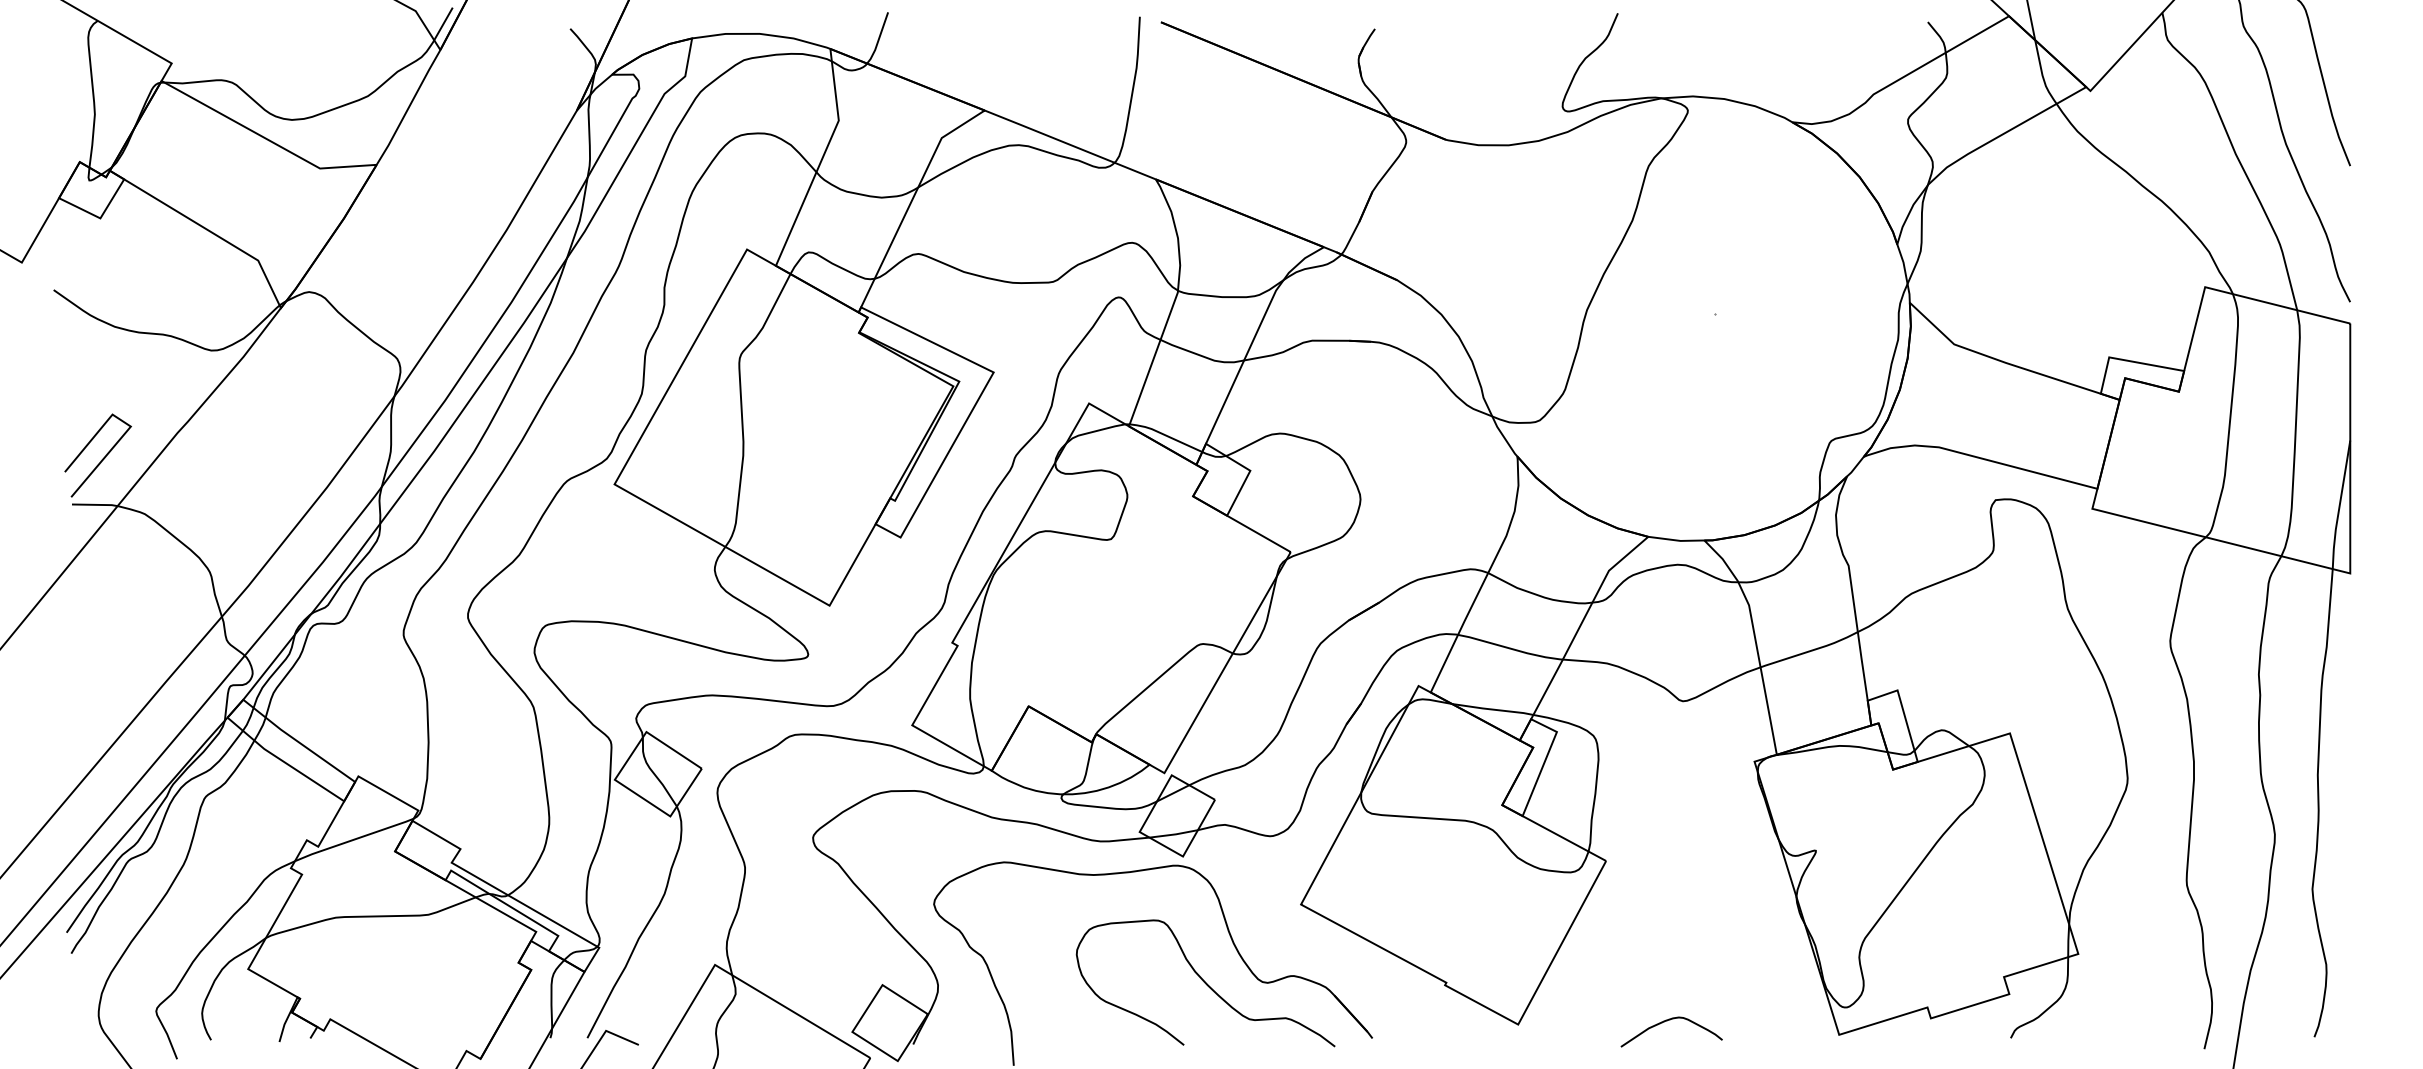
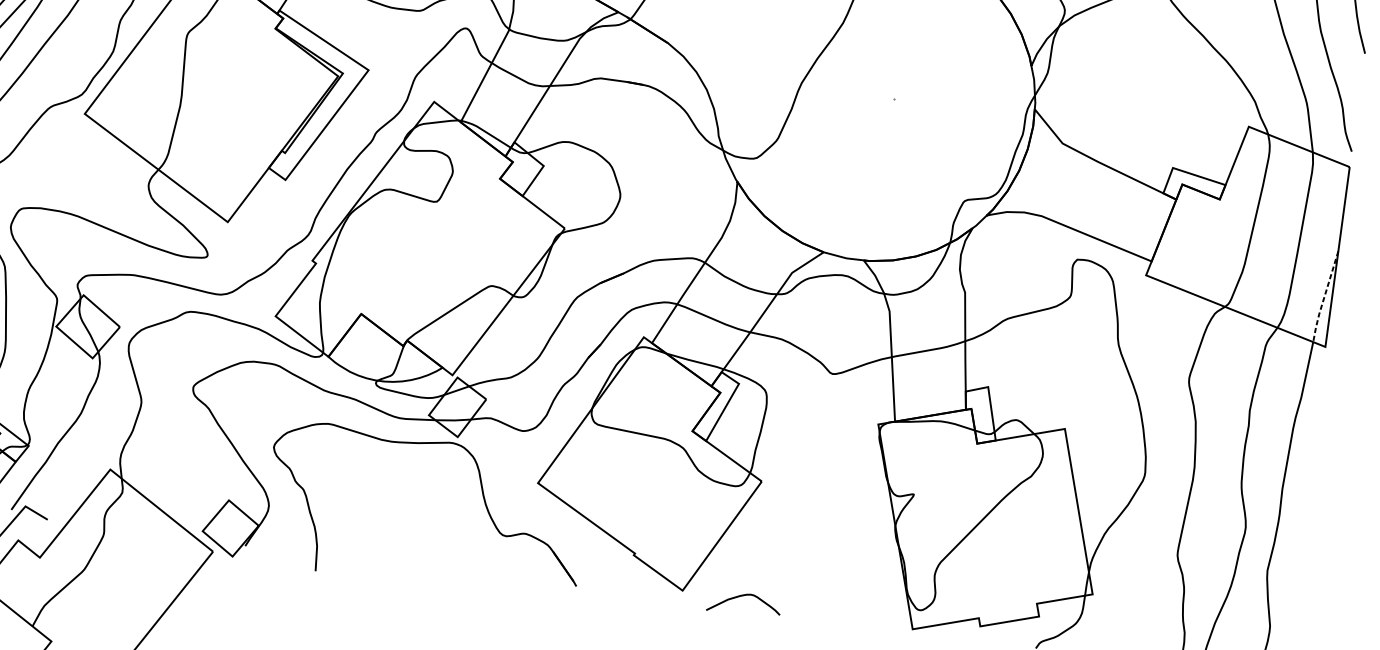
line: (2339, 506) -> (1324, 297), solid -> dashed
curve: (1205, 983) -> (461, 530), removed
curve: (1667, 1021) -> (742, 596), moved

